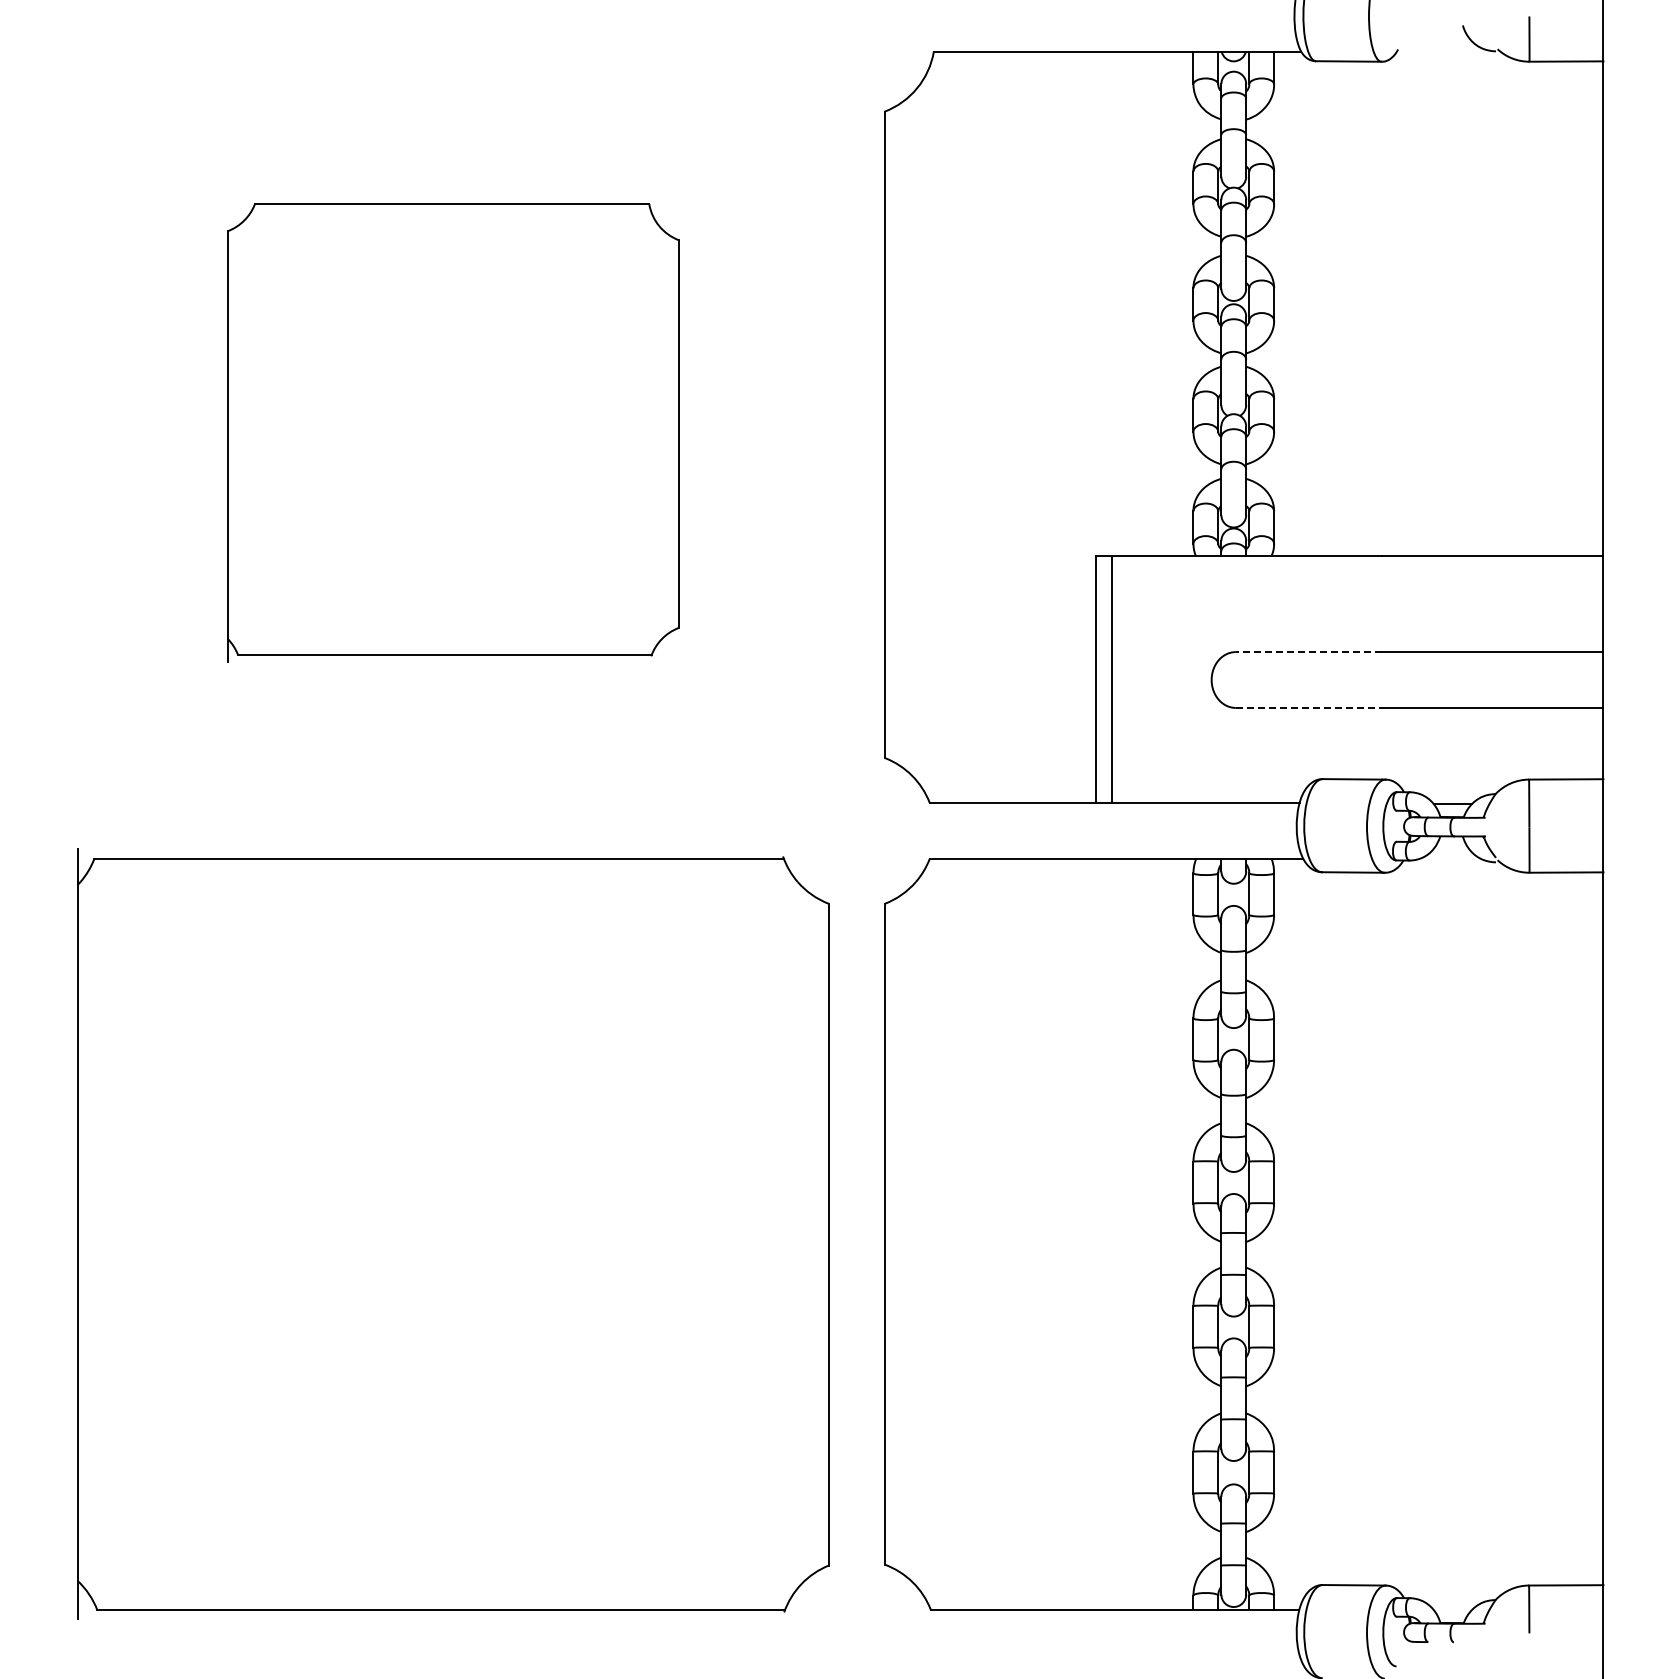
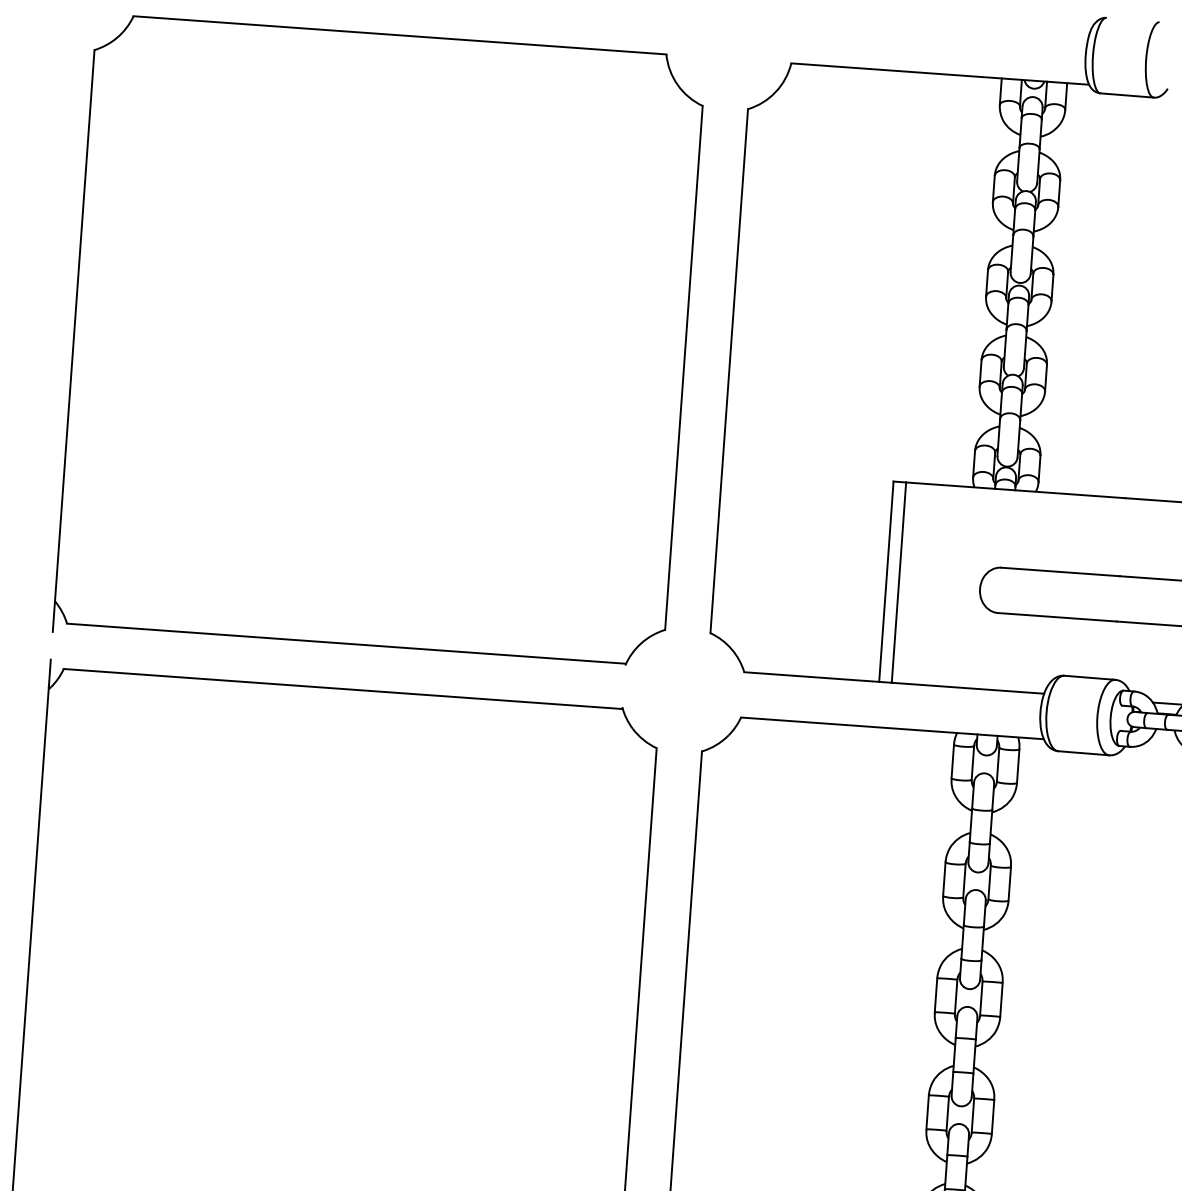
part: (453, 432) -> (379, 344), size x1.67
line: (1308, 652) -> (1060, 572), dashed -> solid
line: (1309, 707) -> (1057, 616), dashed -> solid

